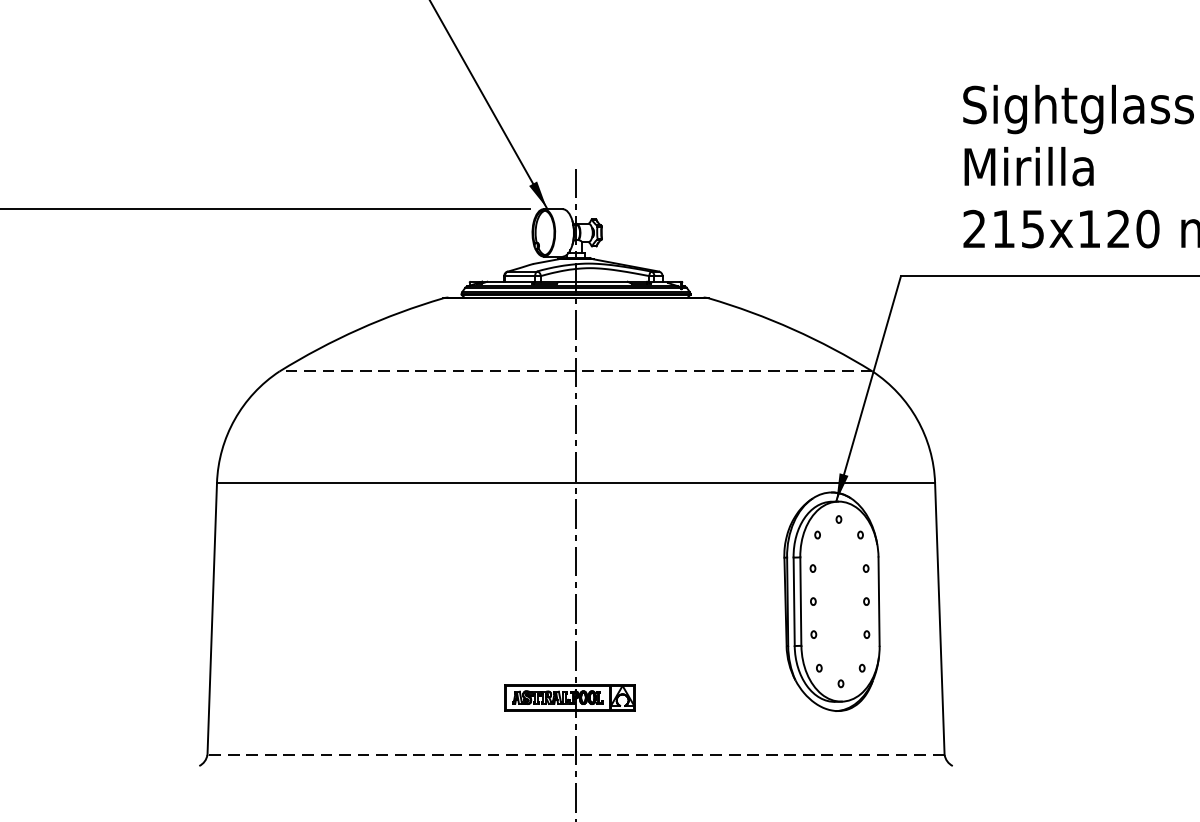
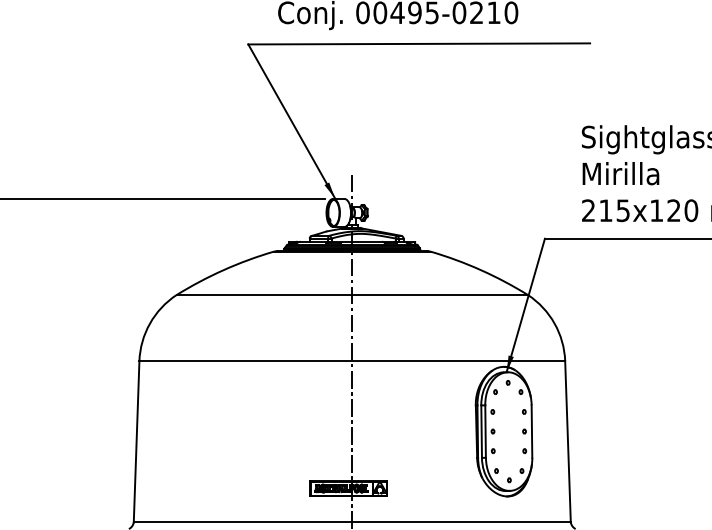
line: (576, 372) -> (352, 295), dashed -> solid
line: (576, 754) -> (352, 522), dashed -> solid

